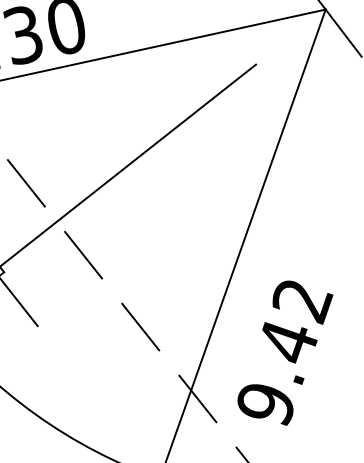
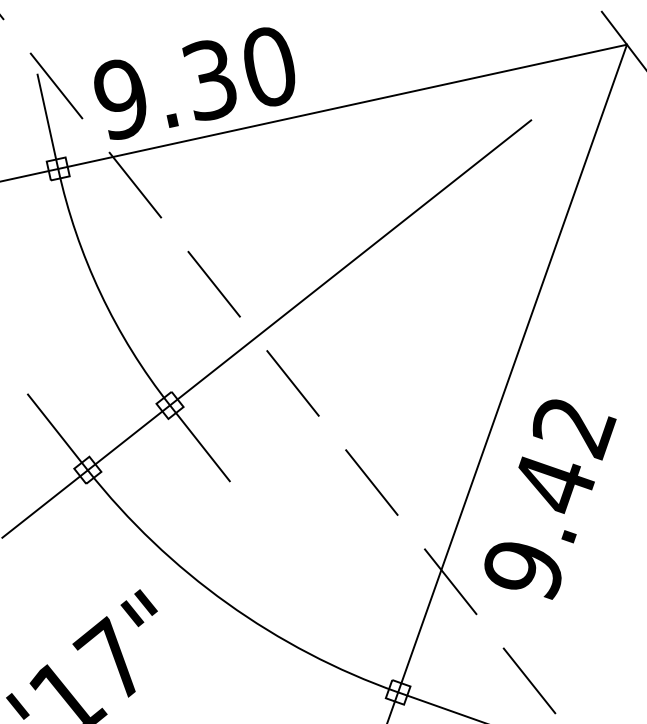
text: (285, 353) -> (550, 499), moved

